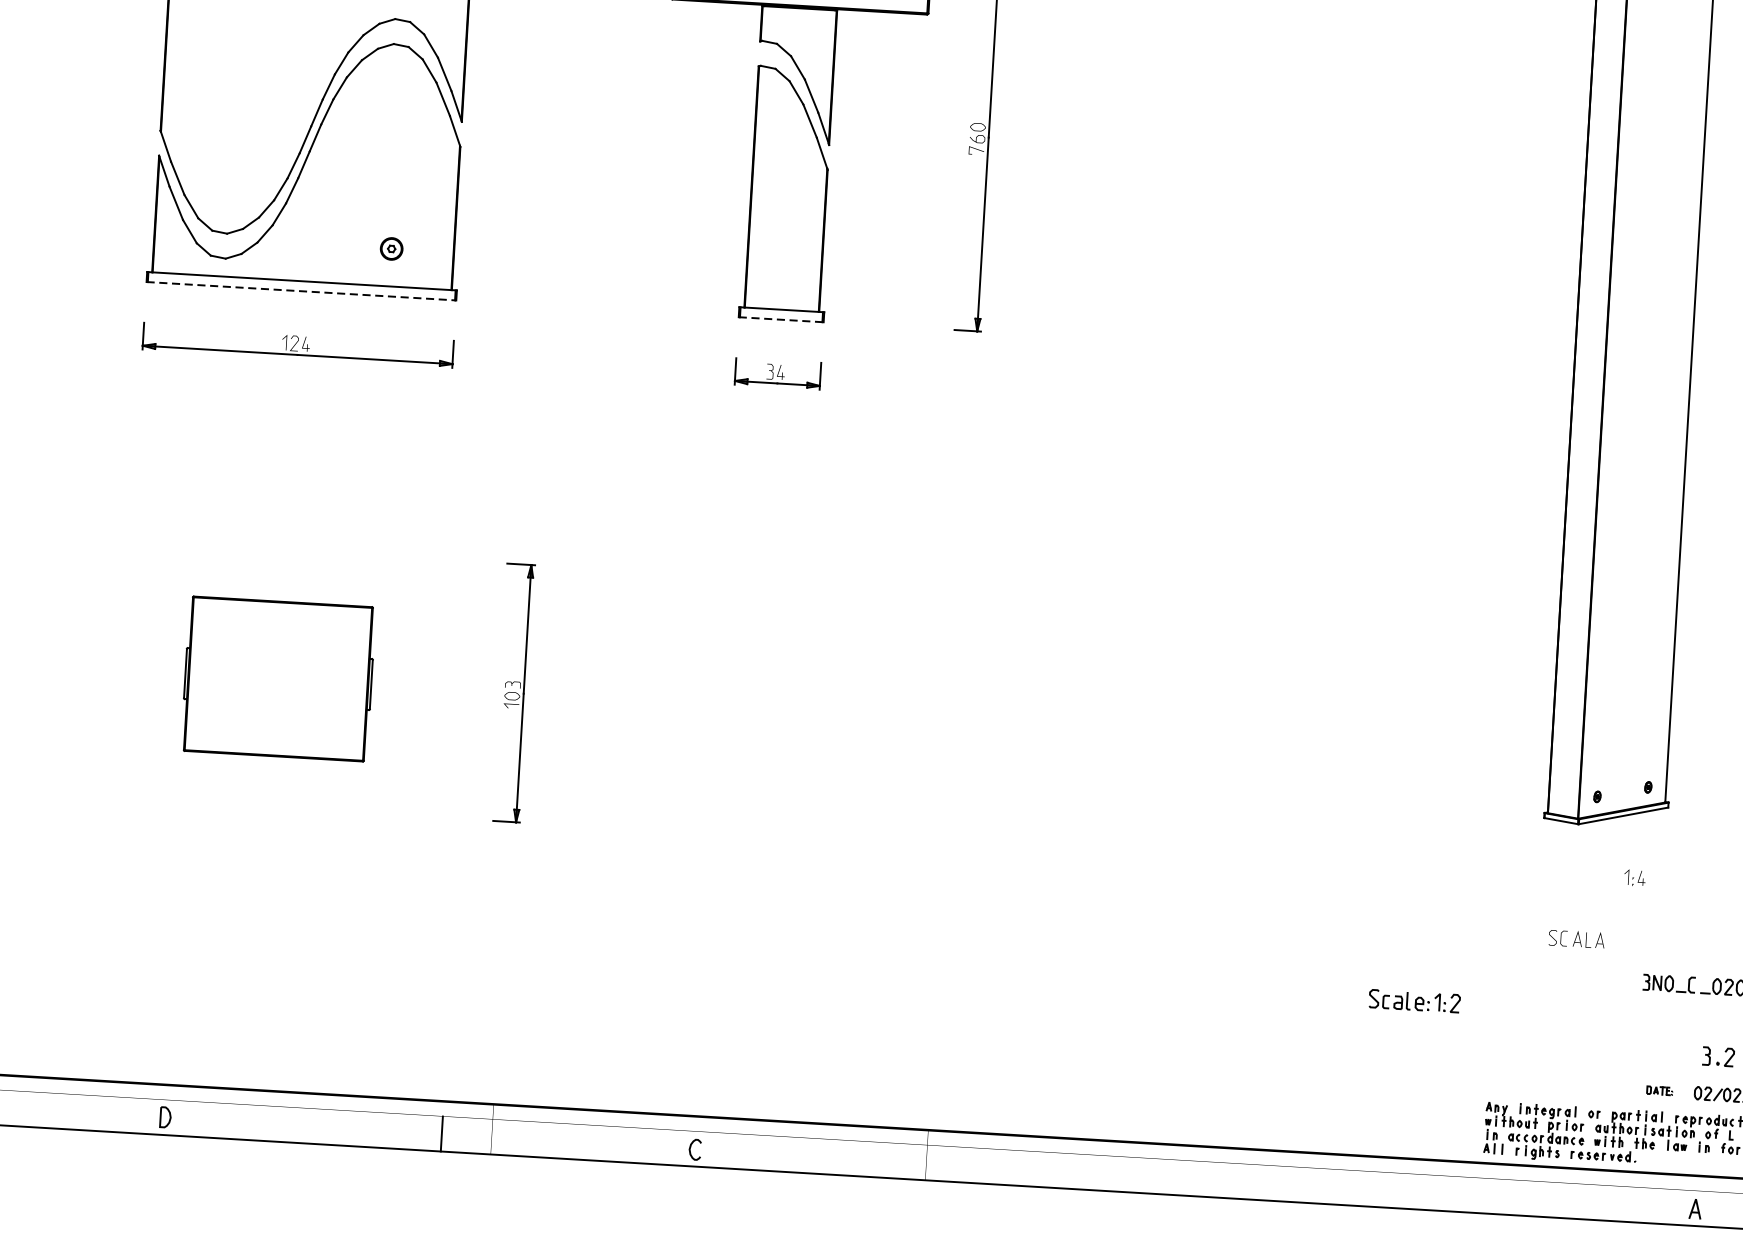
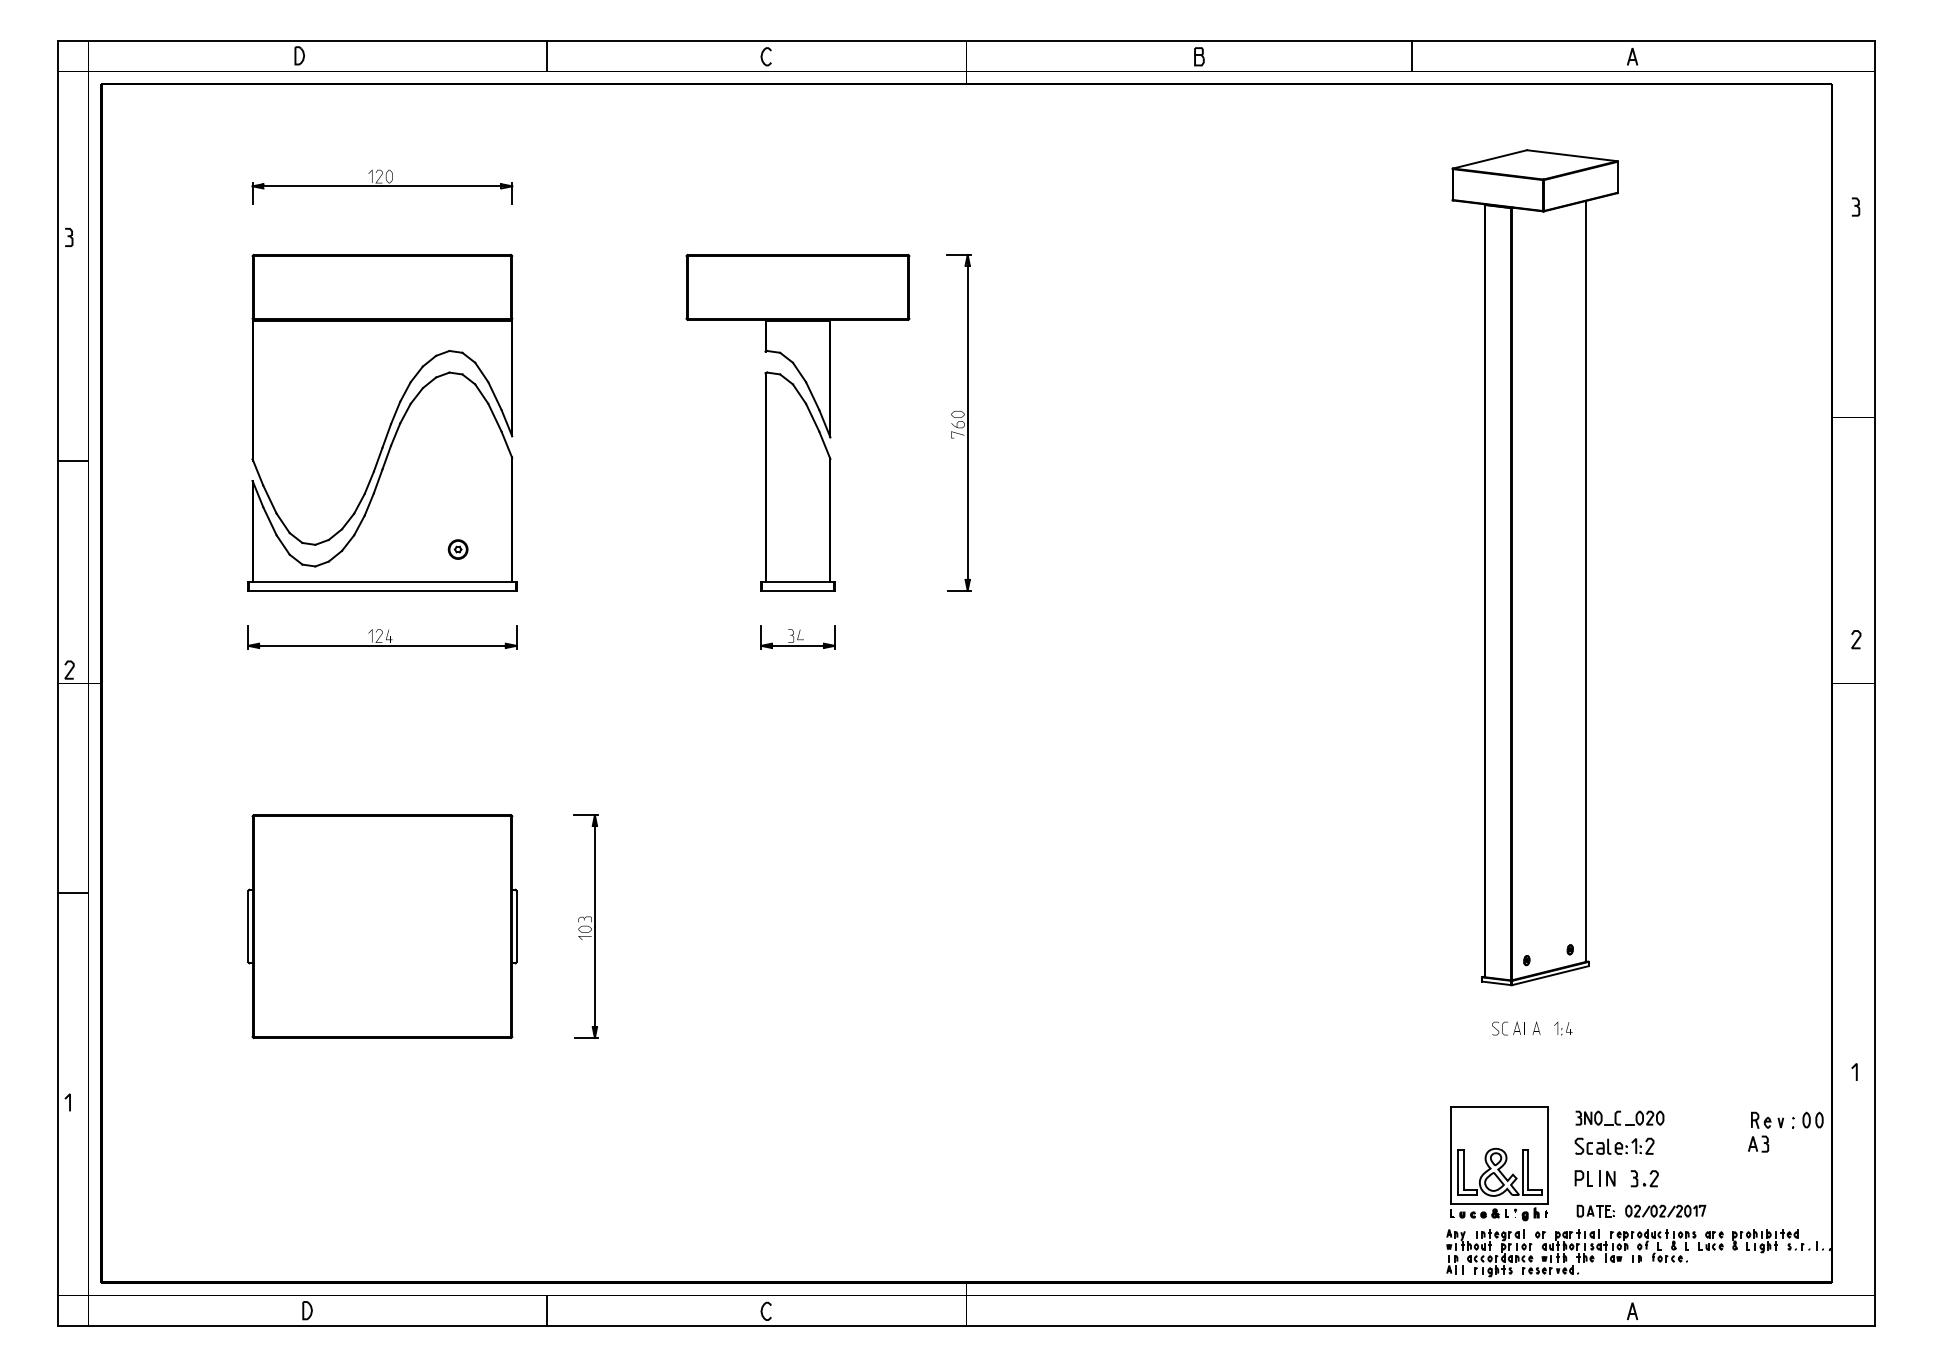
line: (301, 291) -> (382, 590), dashed -> solid
line: (780, 319) -> (797, 590), dashed -> solid
part: (278, 679) -> (382, 926), size x1.67
part: (1577, 939) -> (1516, 1028), moved
part: (1414, 1000) -> (1614, 1145), moved
part: (1551, 1029) -> (1499, 1163), added
part: (1660, 1053) -> (1594, 1178), added
part: (1659, 1090) -> (1595, 1210), size x1.67

